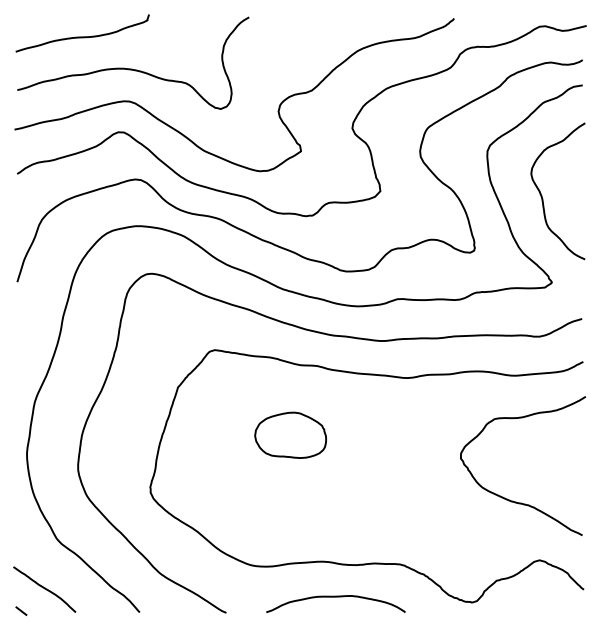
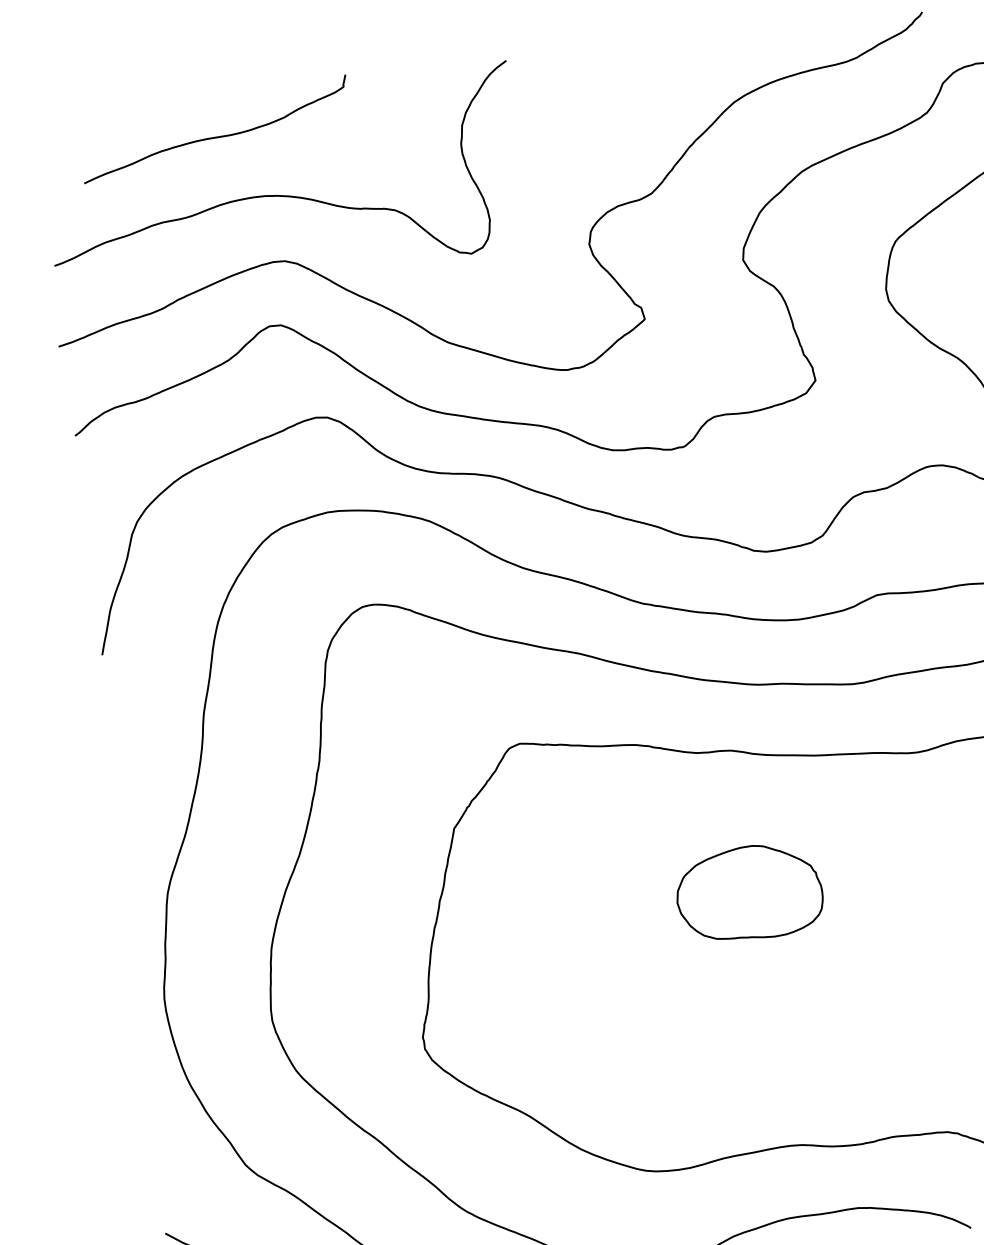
curve: (82, 36) -> (215, 135), moved
part: (290, 434) -> (748, 891), moved

